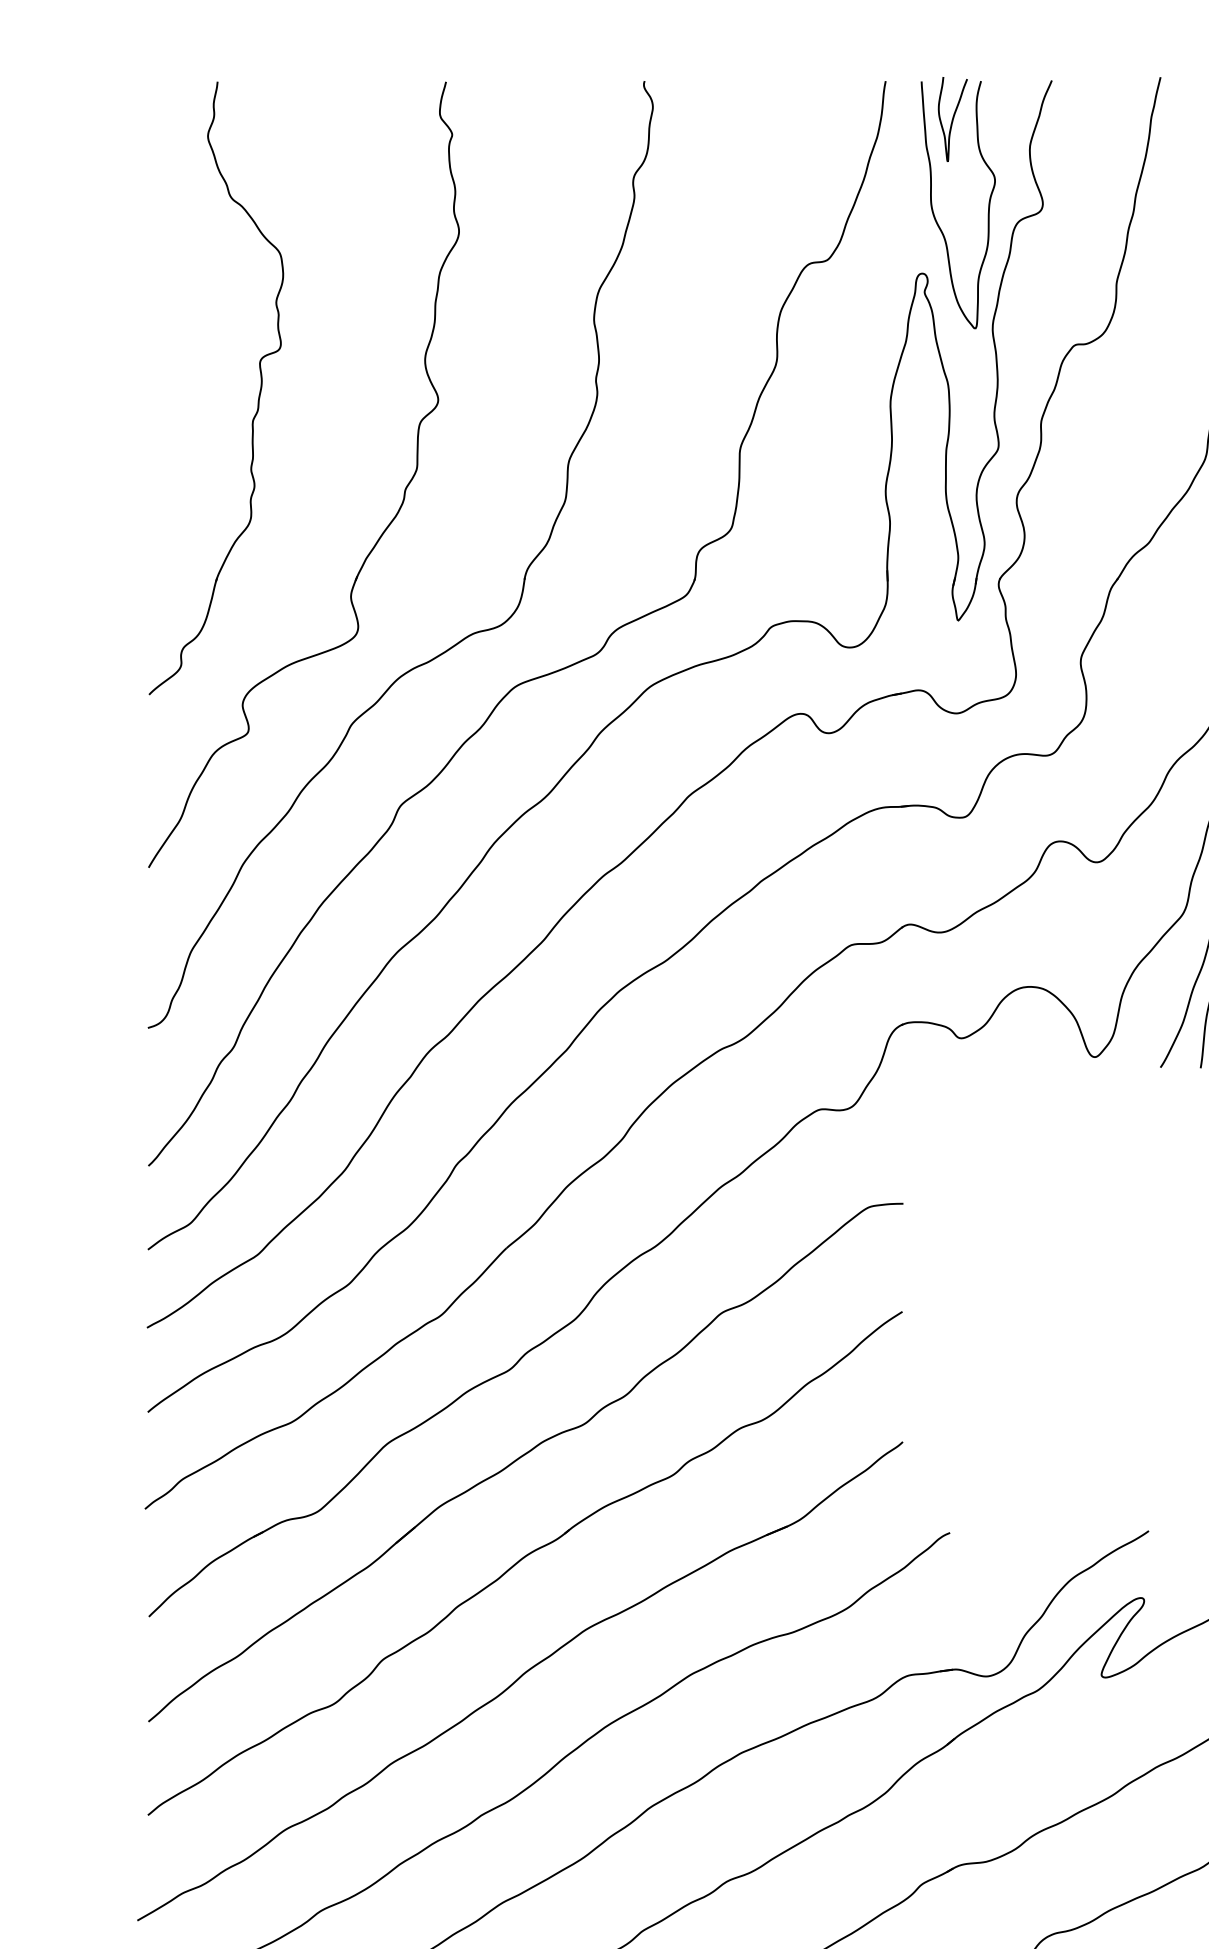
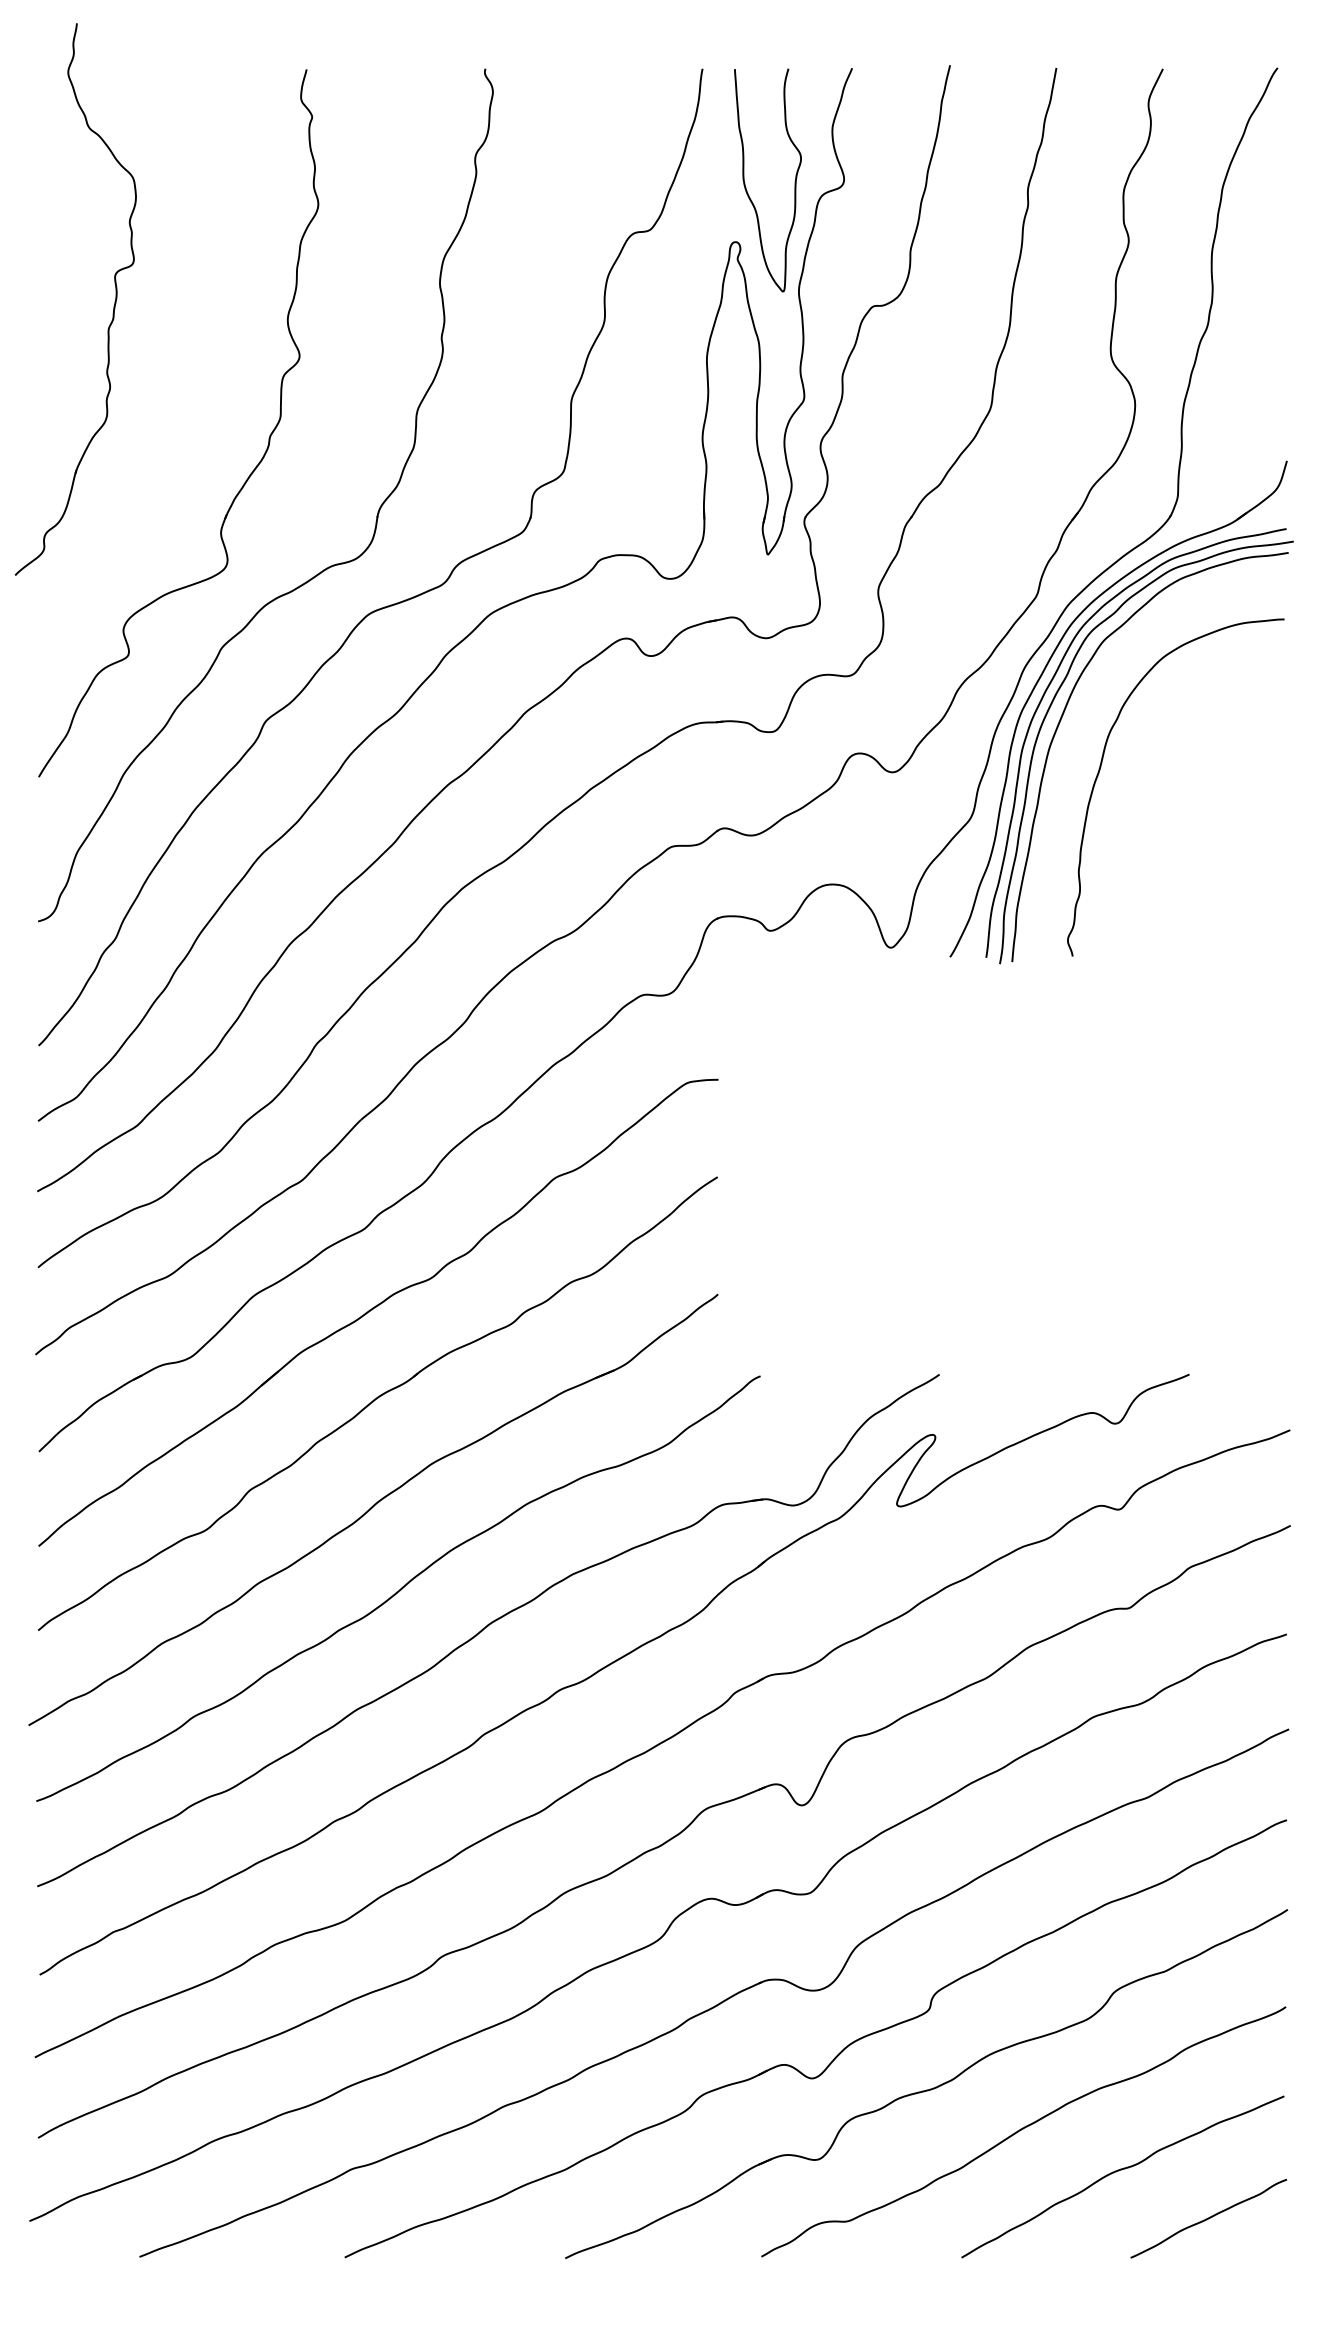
curve: (952, 119) -> (762, 103), removed
part: (258, 396) -> (113, 306), moved

